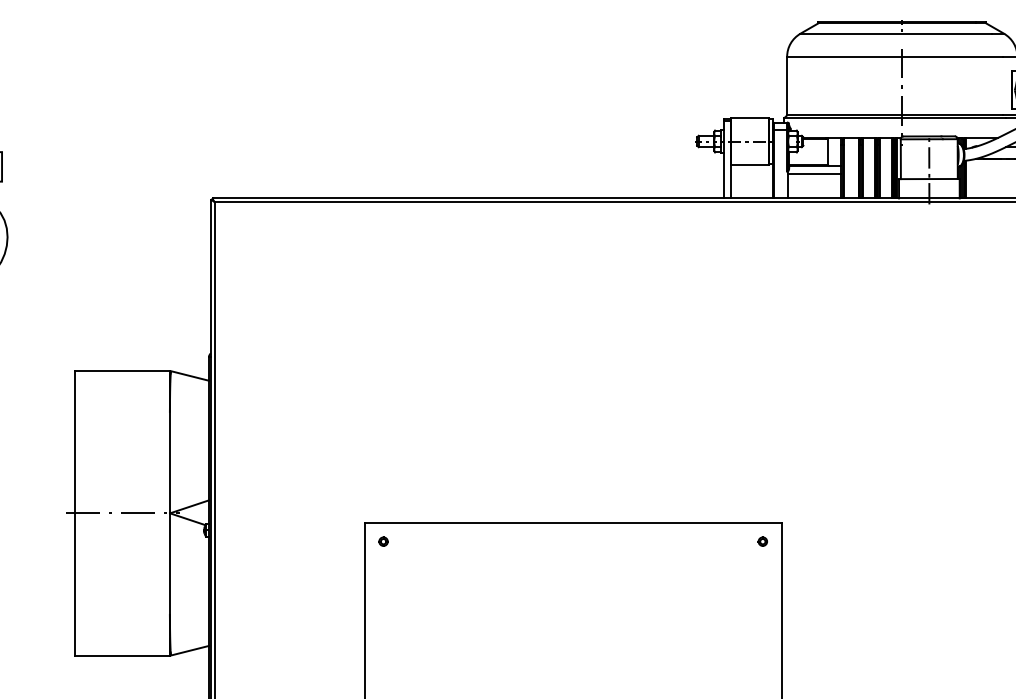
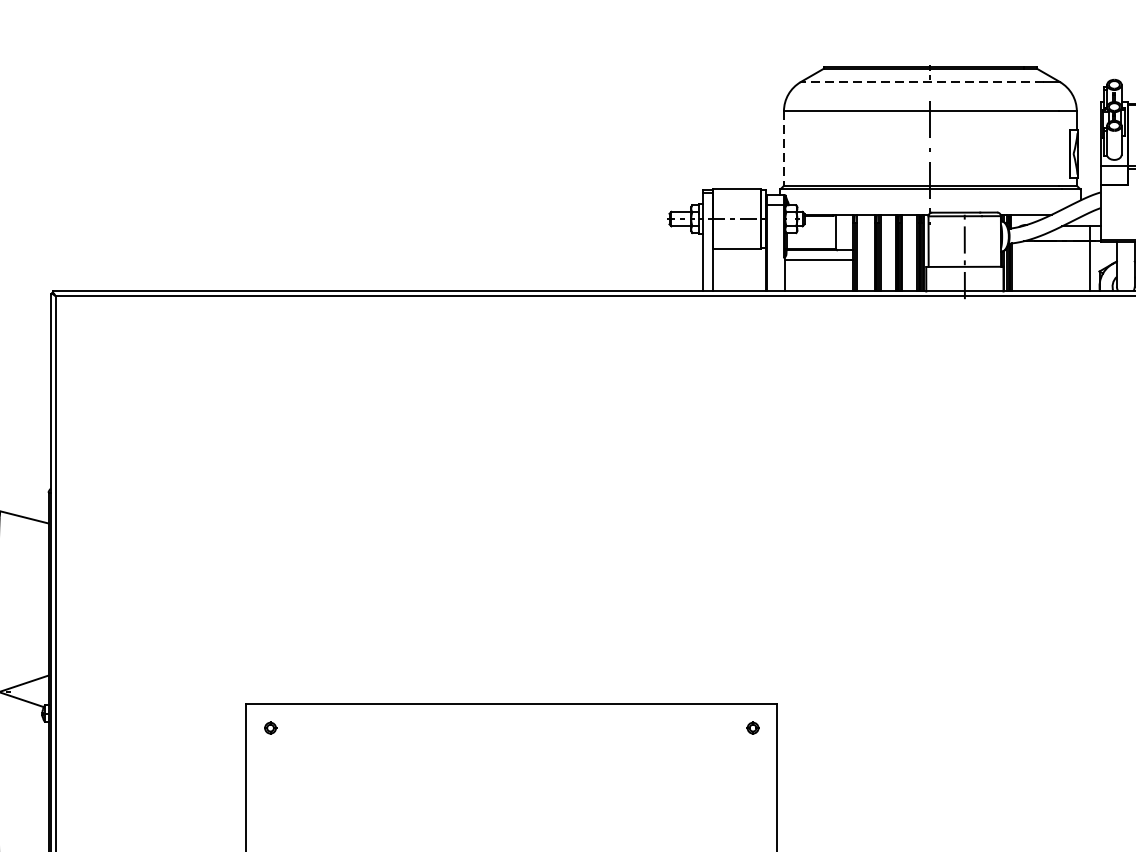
line: (896, 33) -> (923, 81), solid -> dashed
line: (787, 86) -> (784, 149), solid -> dashed

